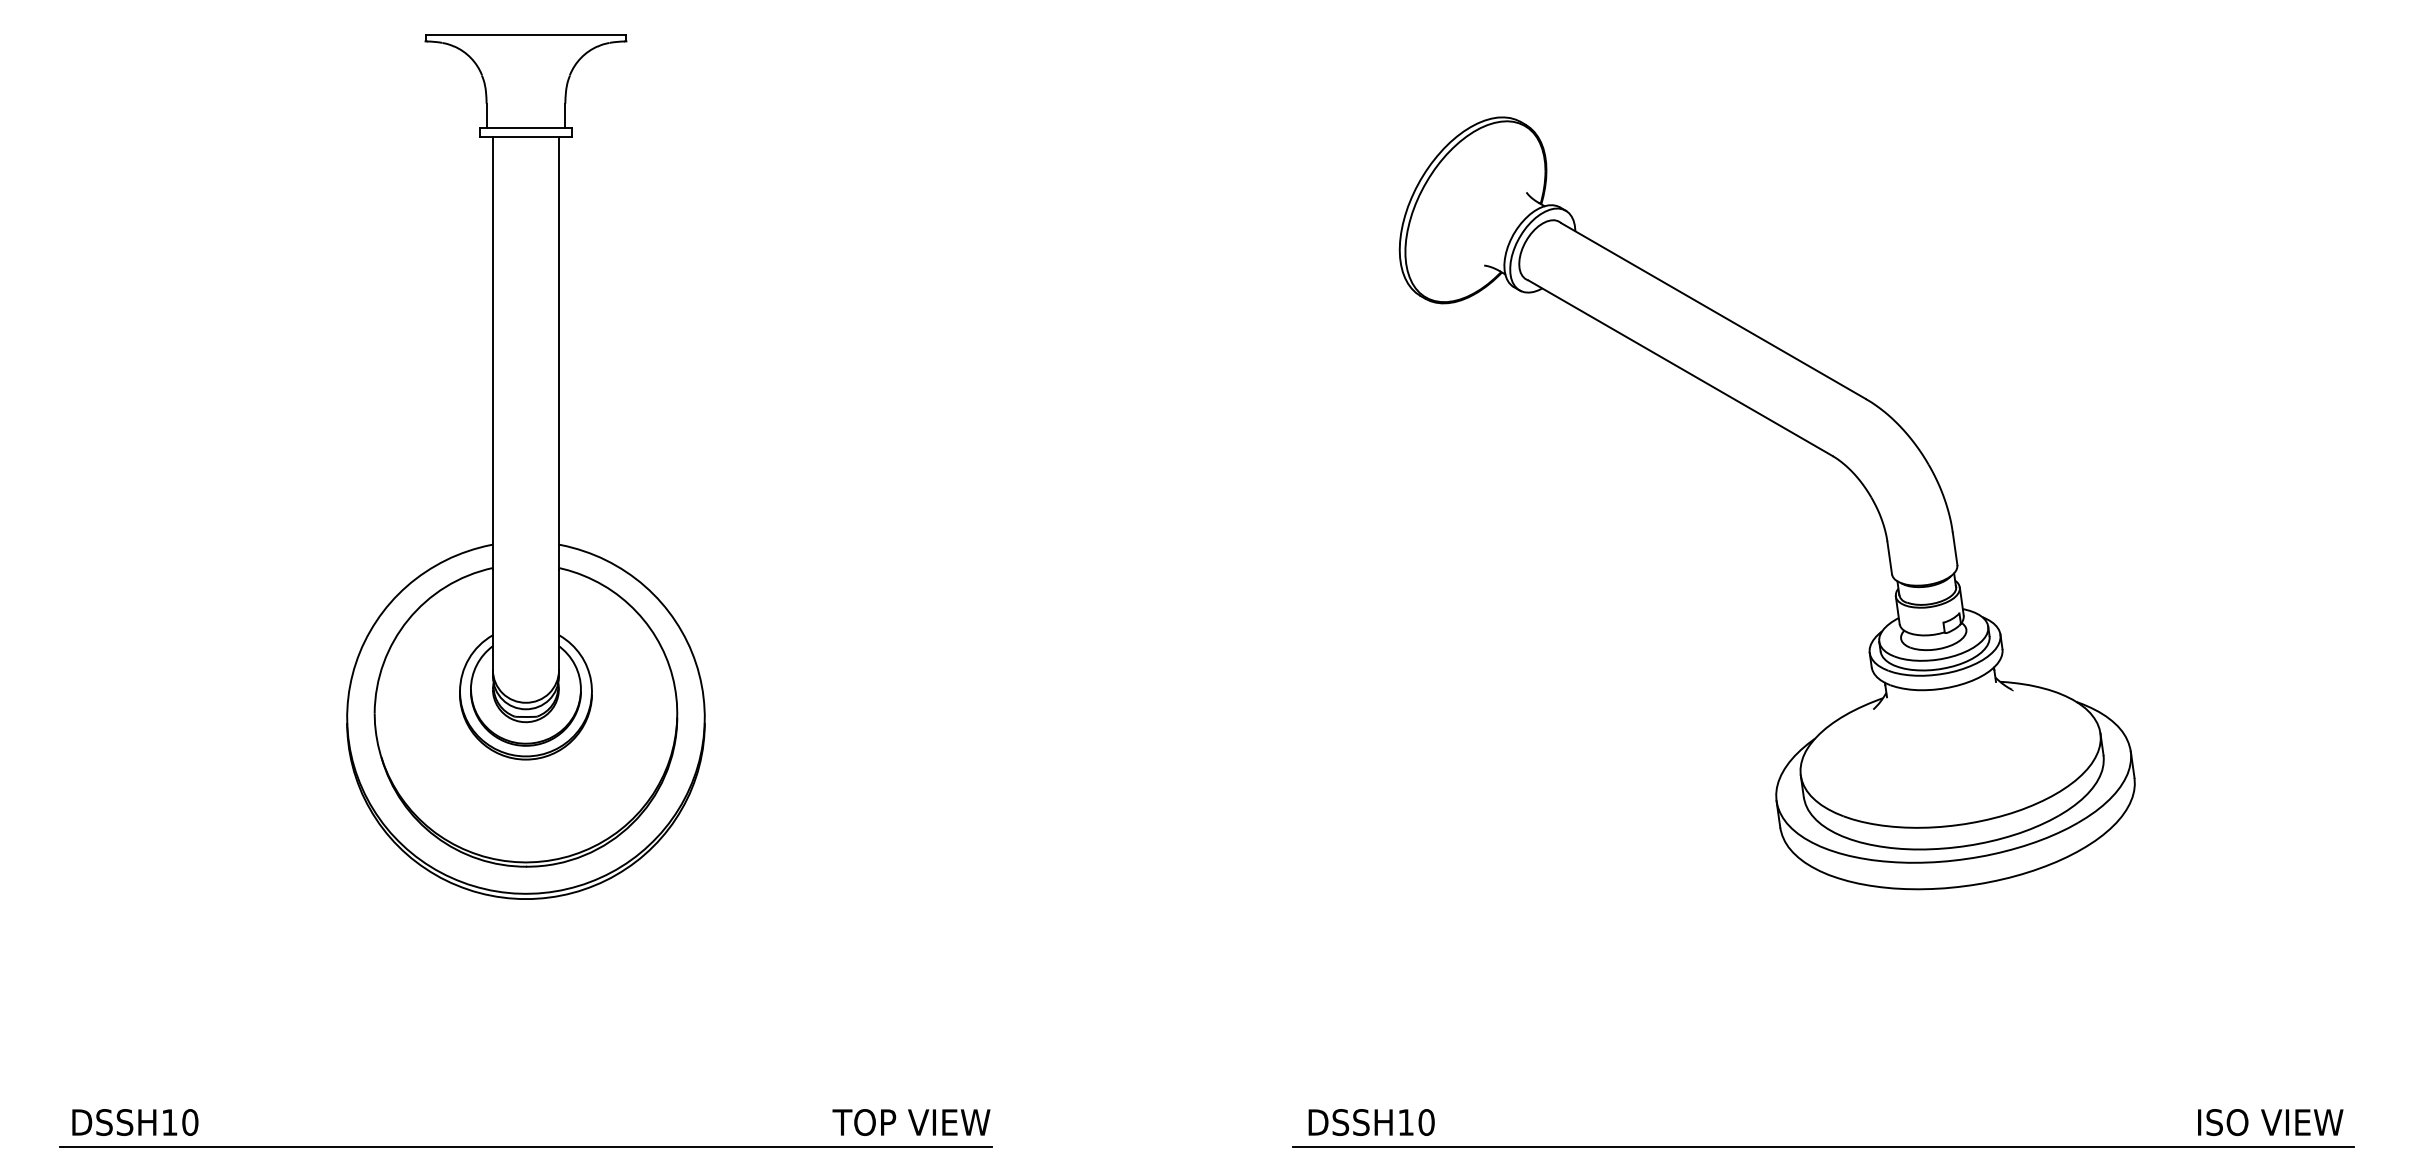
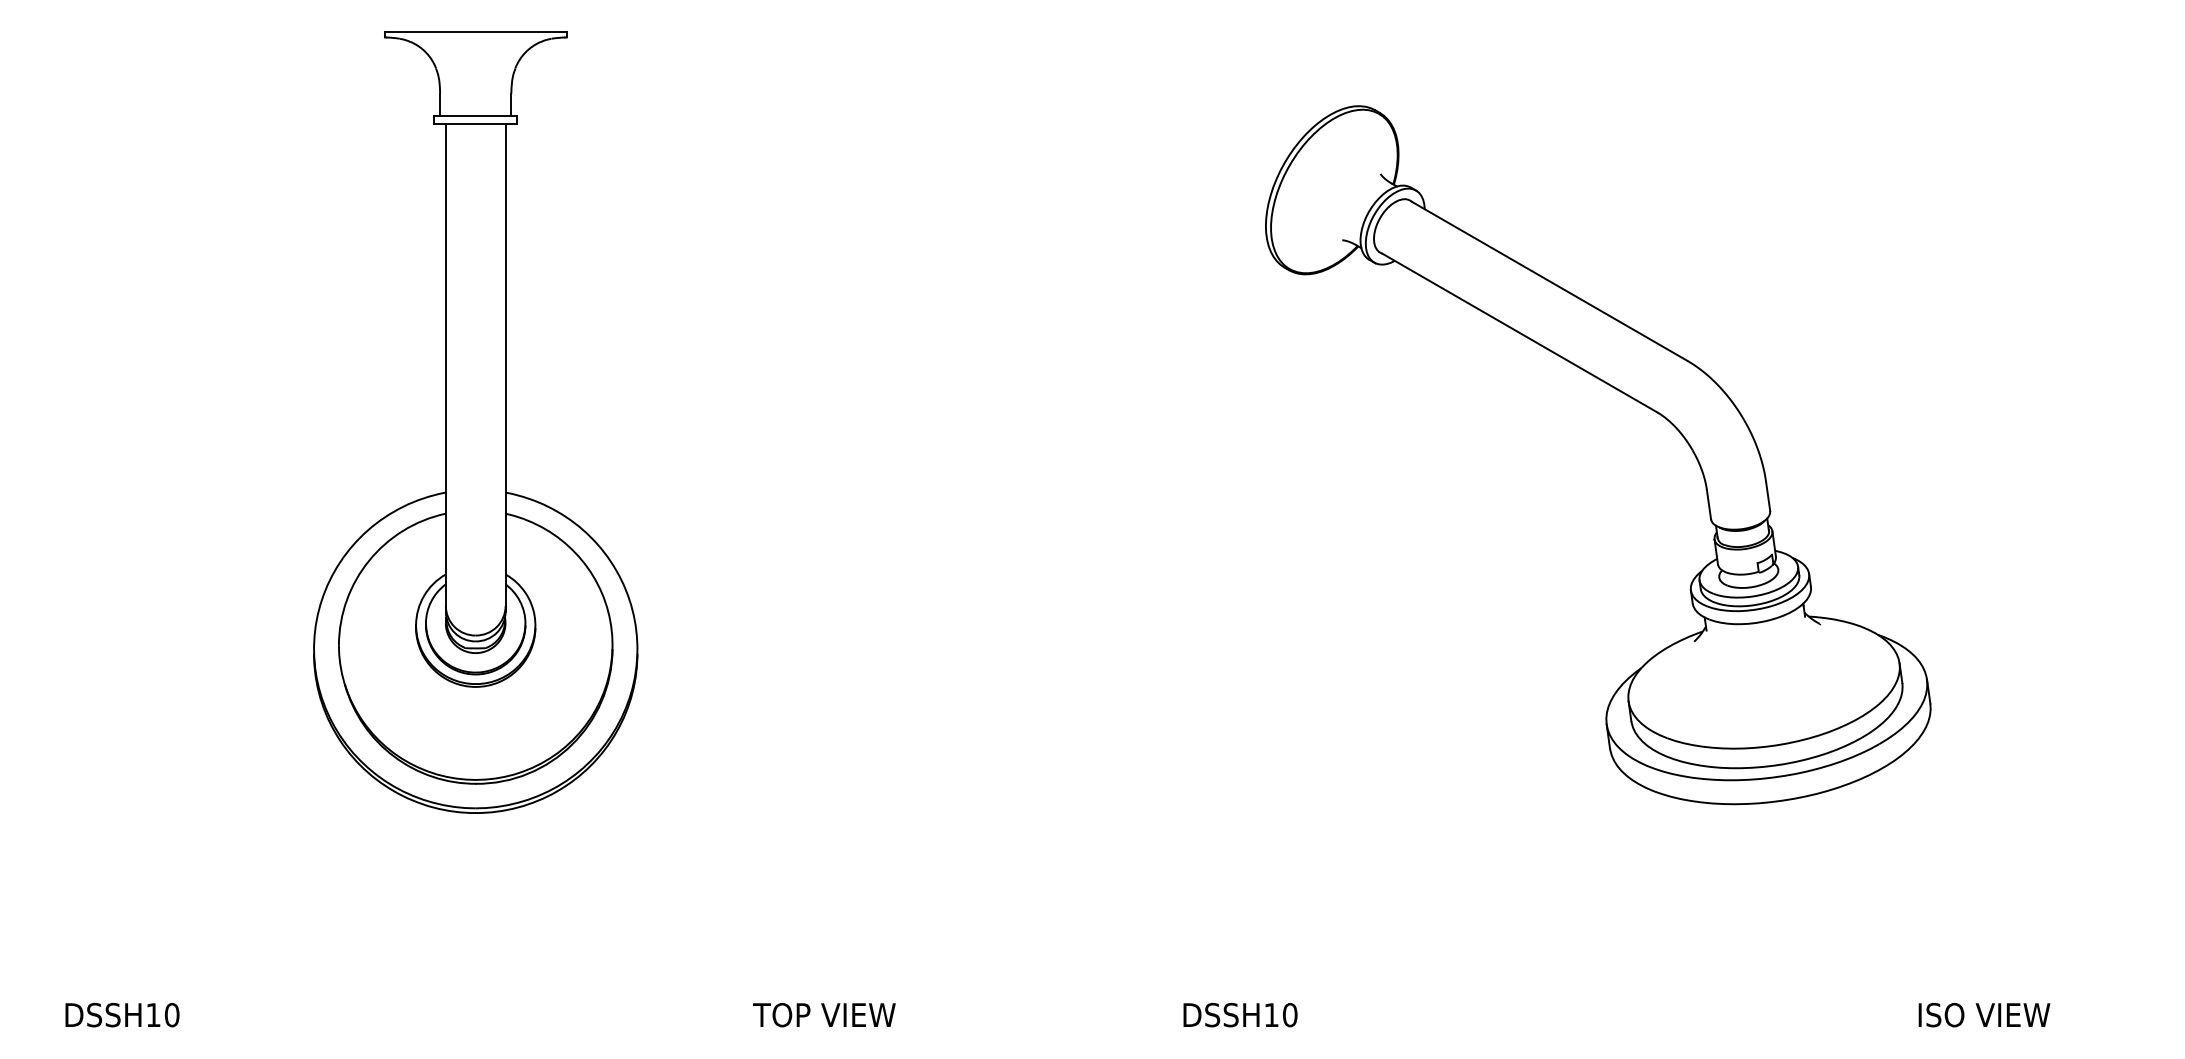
text: (2270, 1122) -> (1984, 1015), moved
line: (525, 1147) -> (475, 1037), removed
line: (1822, 1147) -> (1648, 1037), removed

